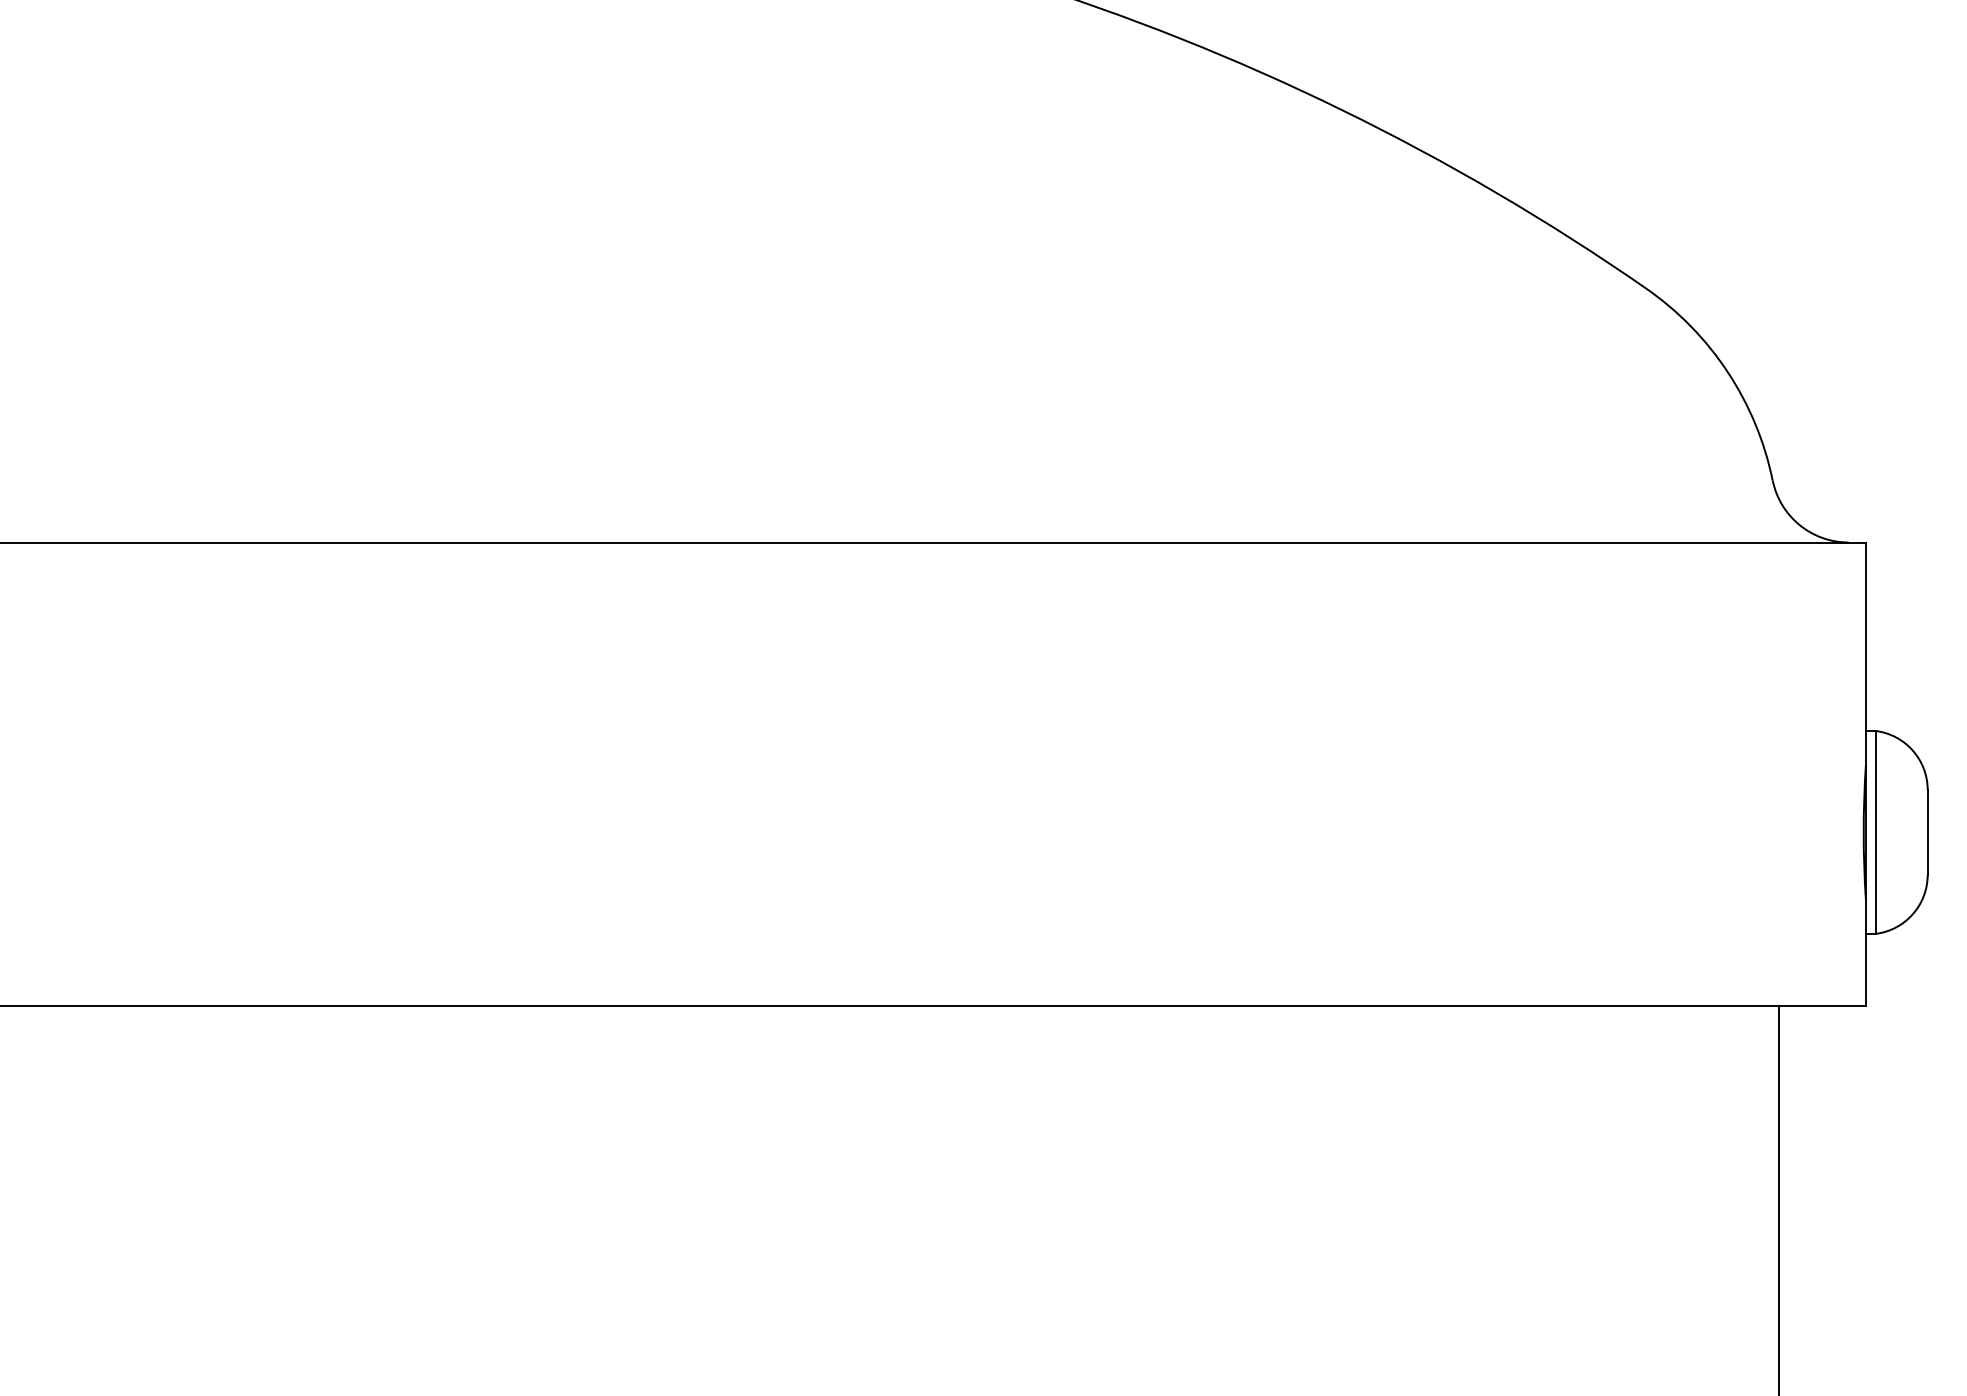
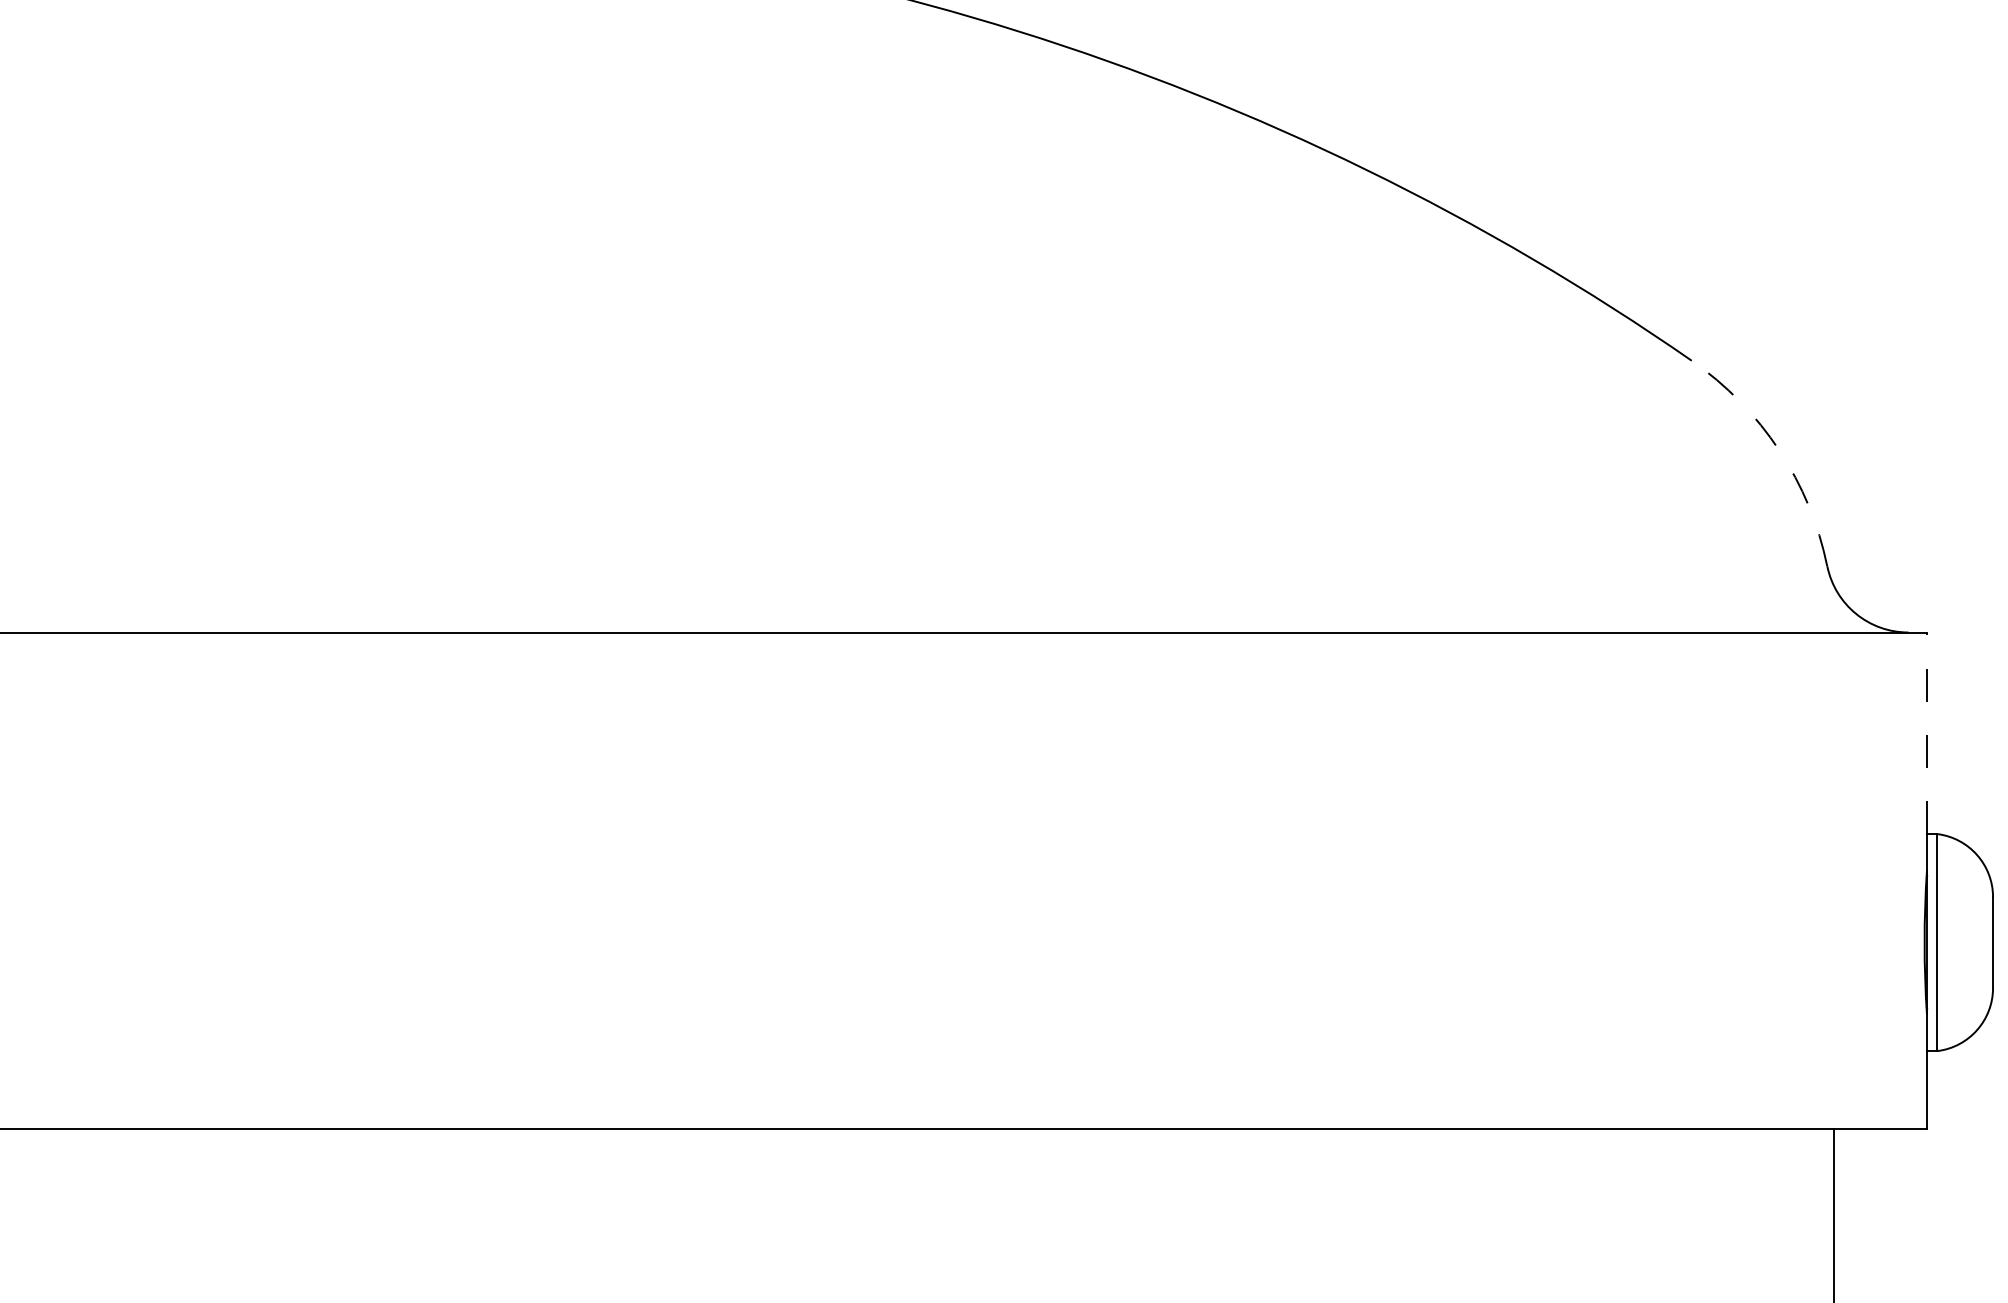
arc: (1727, 372) -> (1778, 450), solid -> dashed
line: (1866, 636) -> (1927, 733), solid -> dashed

